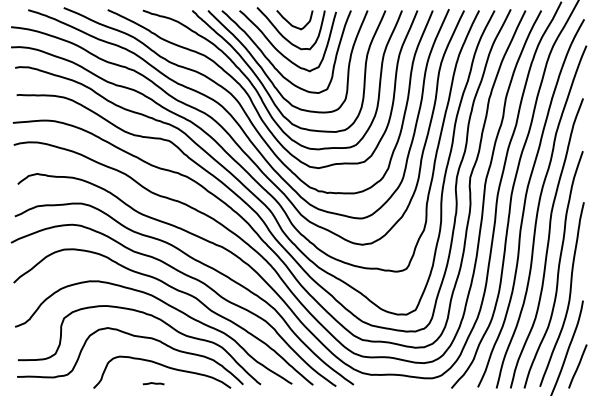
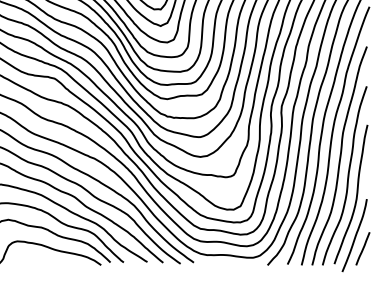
line: (153, 383) -> (42, 261), removed

